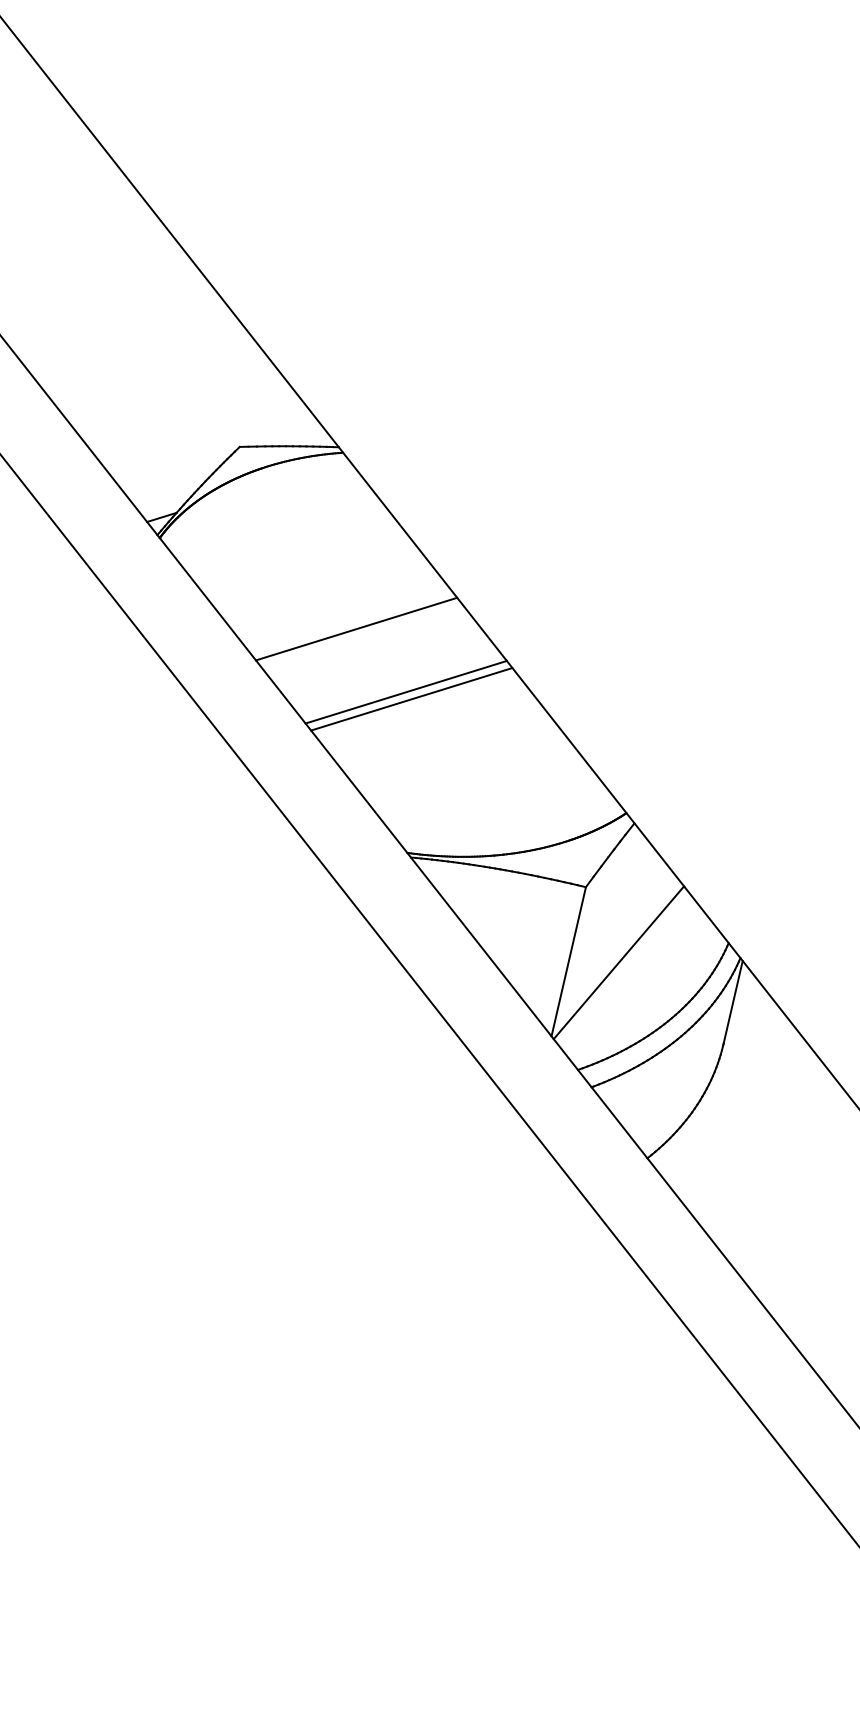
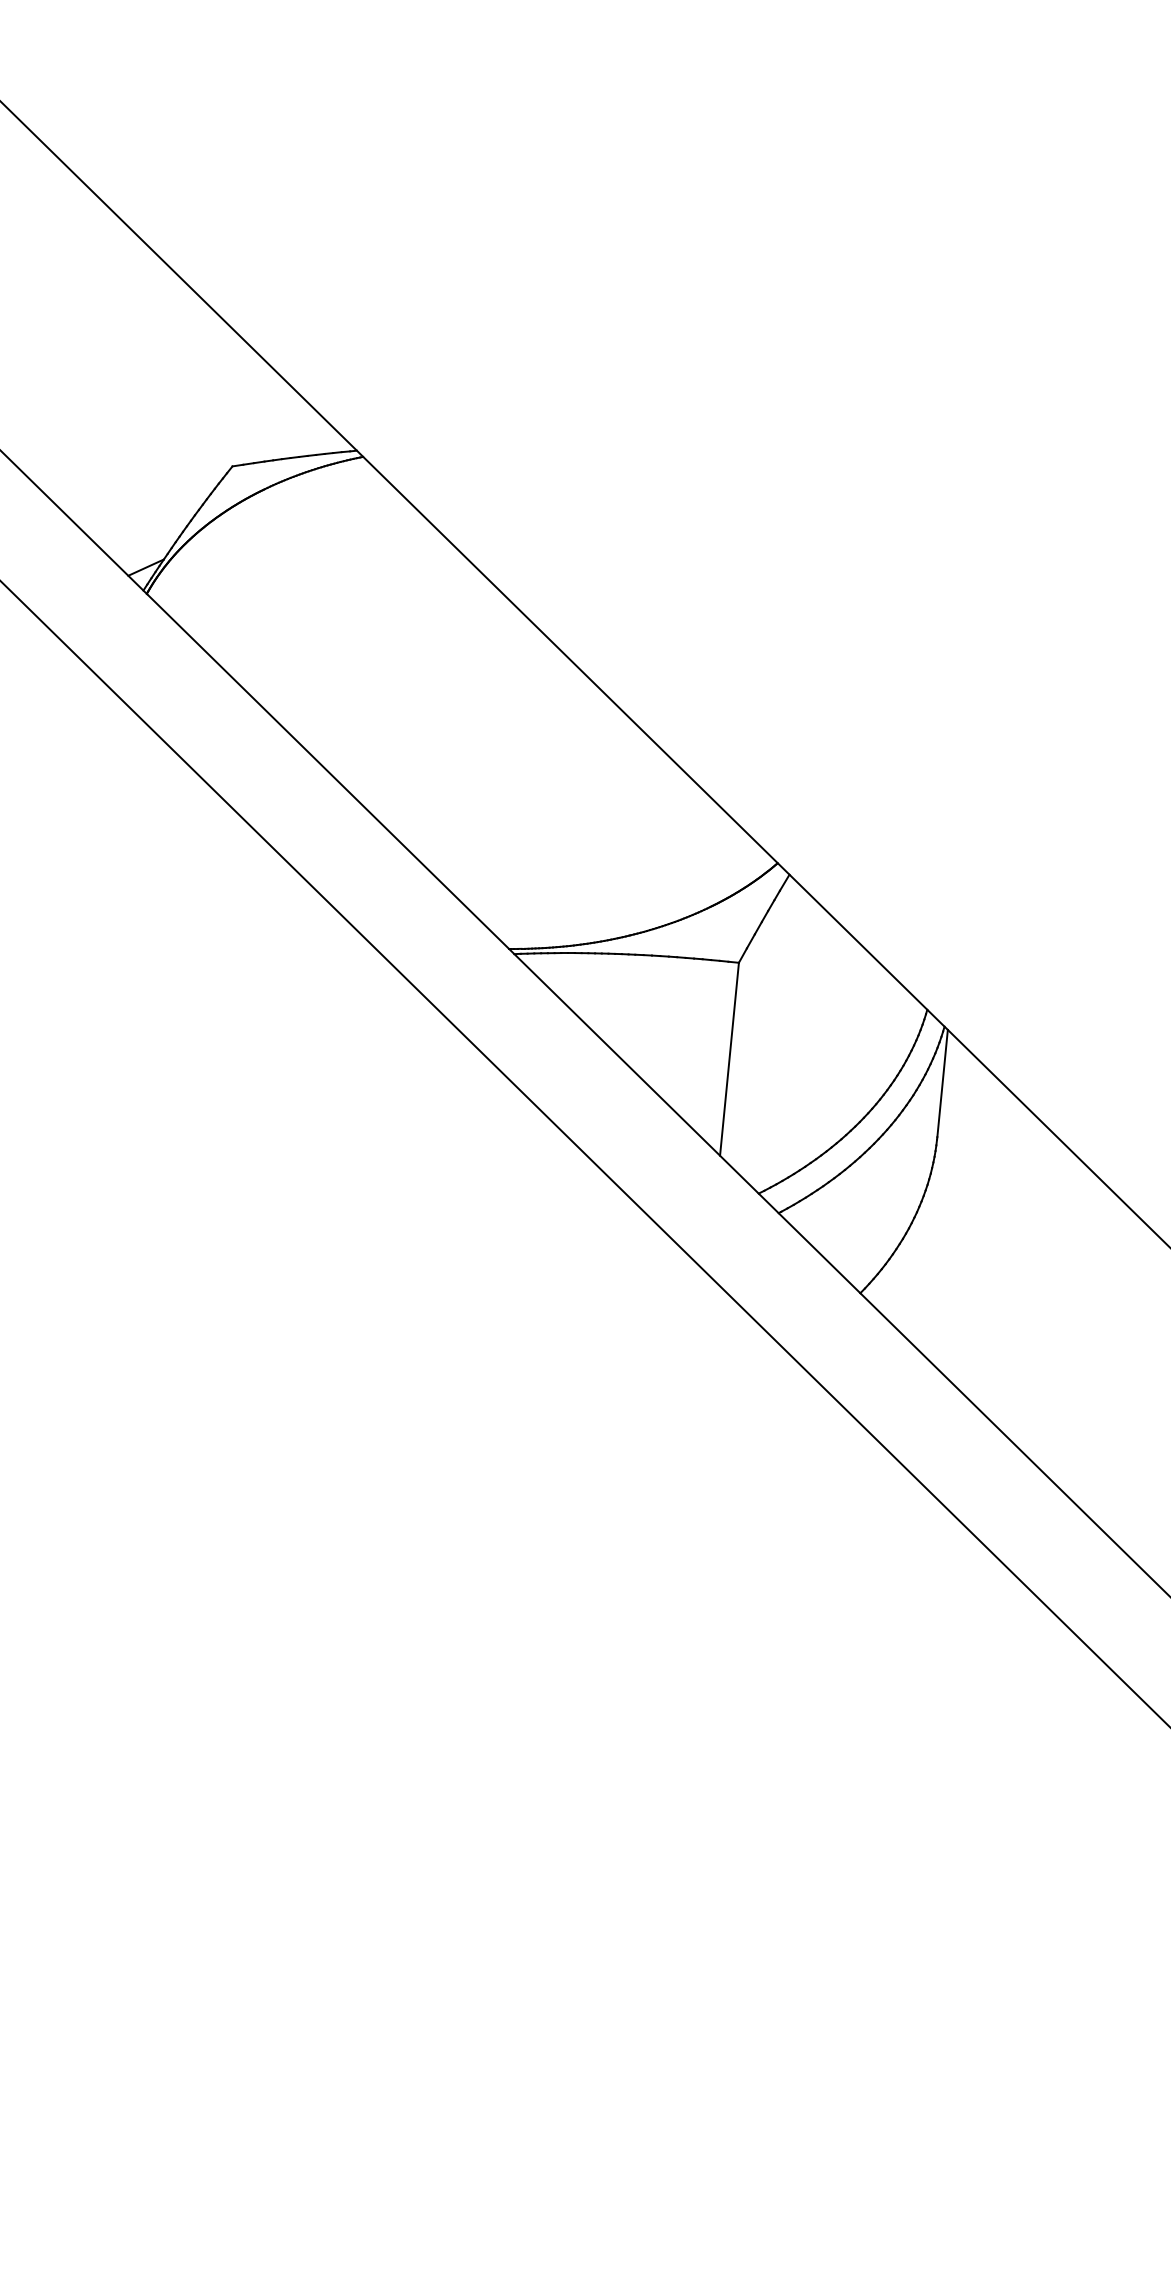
line: (356, 628) -> (408, 675), removed
line: (406, 692) -> (481, 747), removed
line: (411, 698) -> (489, 754), removed
line: (618, 962) -> (792, 1051), removed

